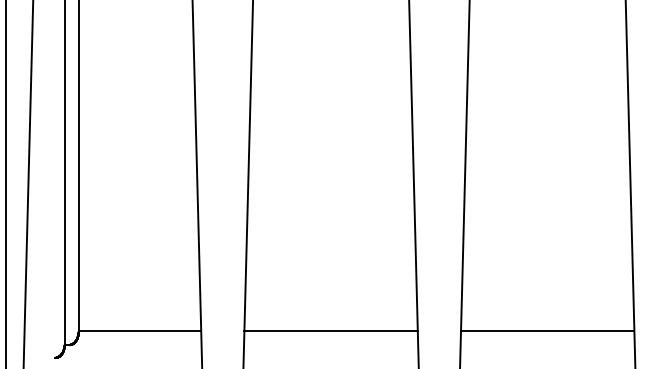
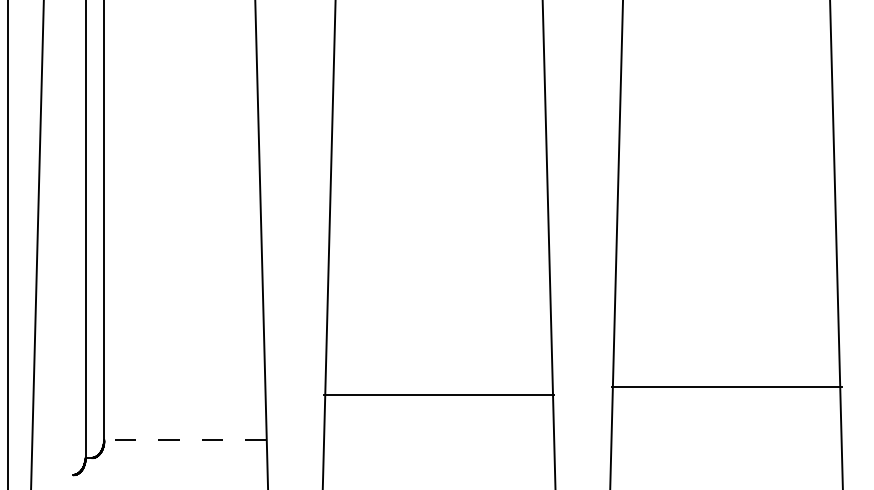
line: (139, 331) -> (184, 440), solid -> dashed
line: (330, 331) -> (438, 394), moved
line: (547, 331) -> (726, 386), moved

